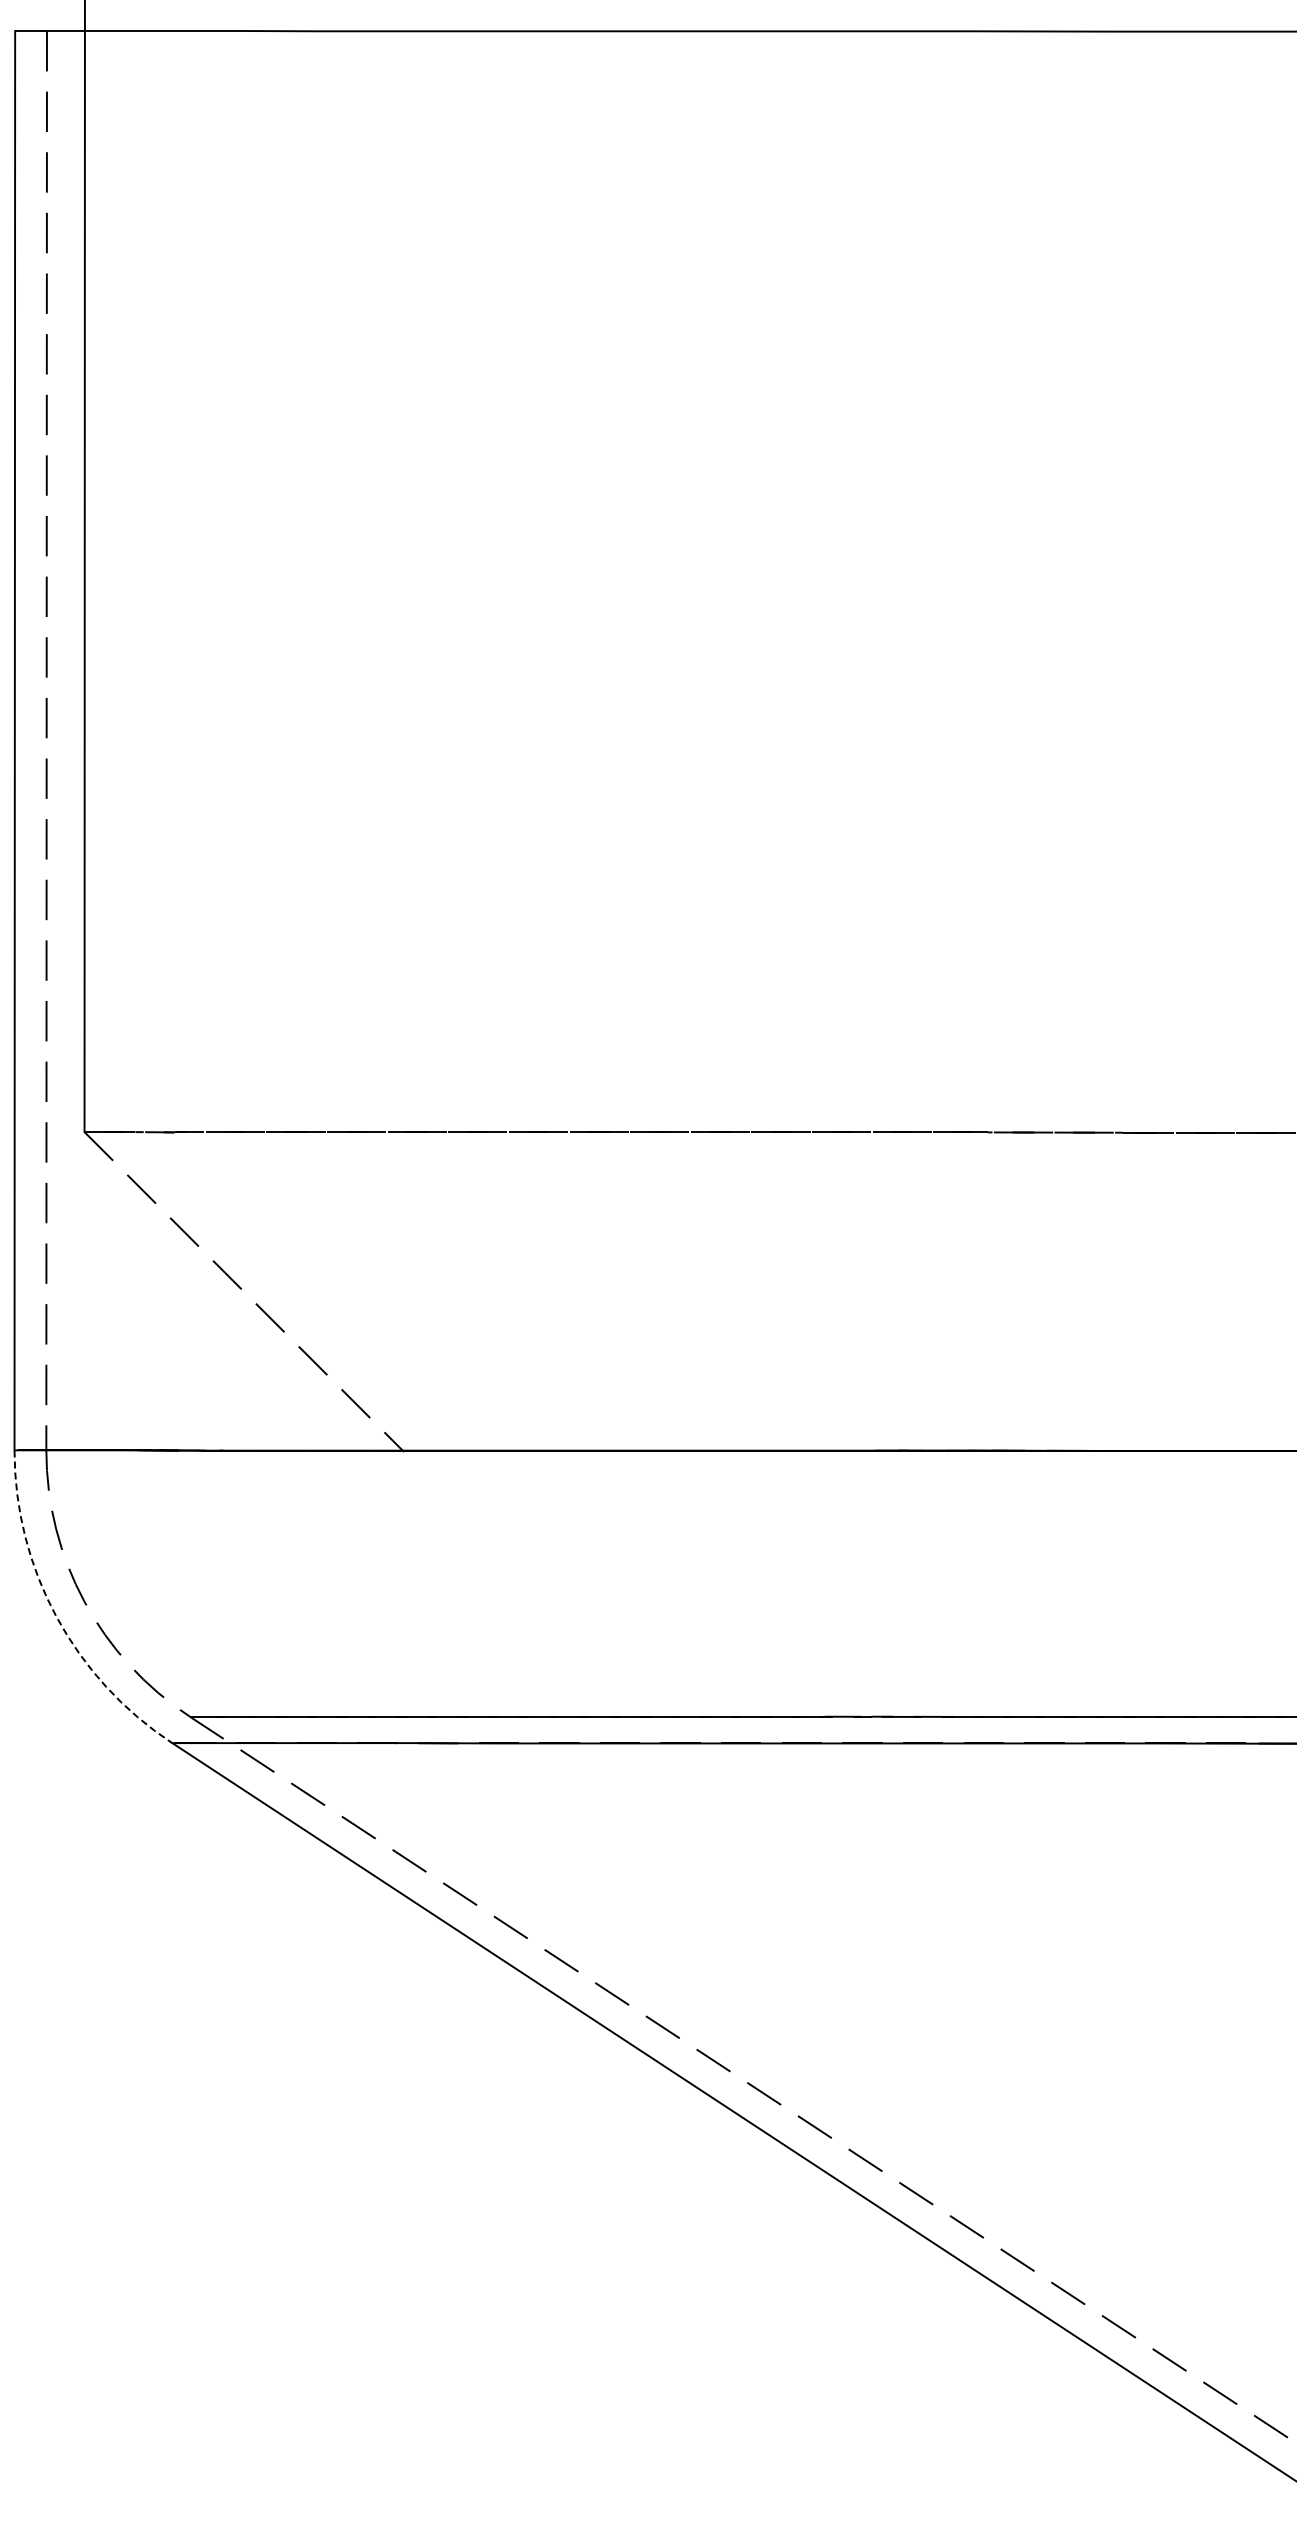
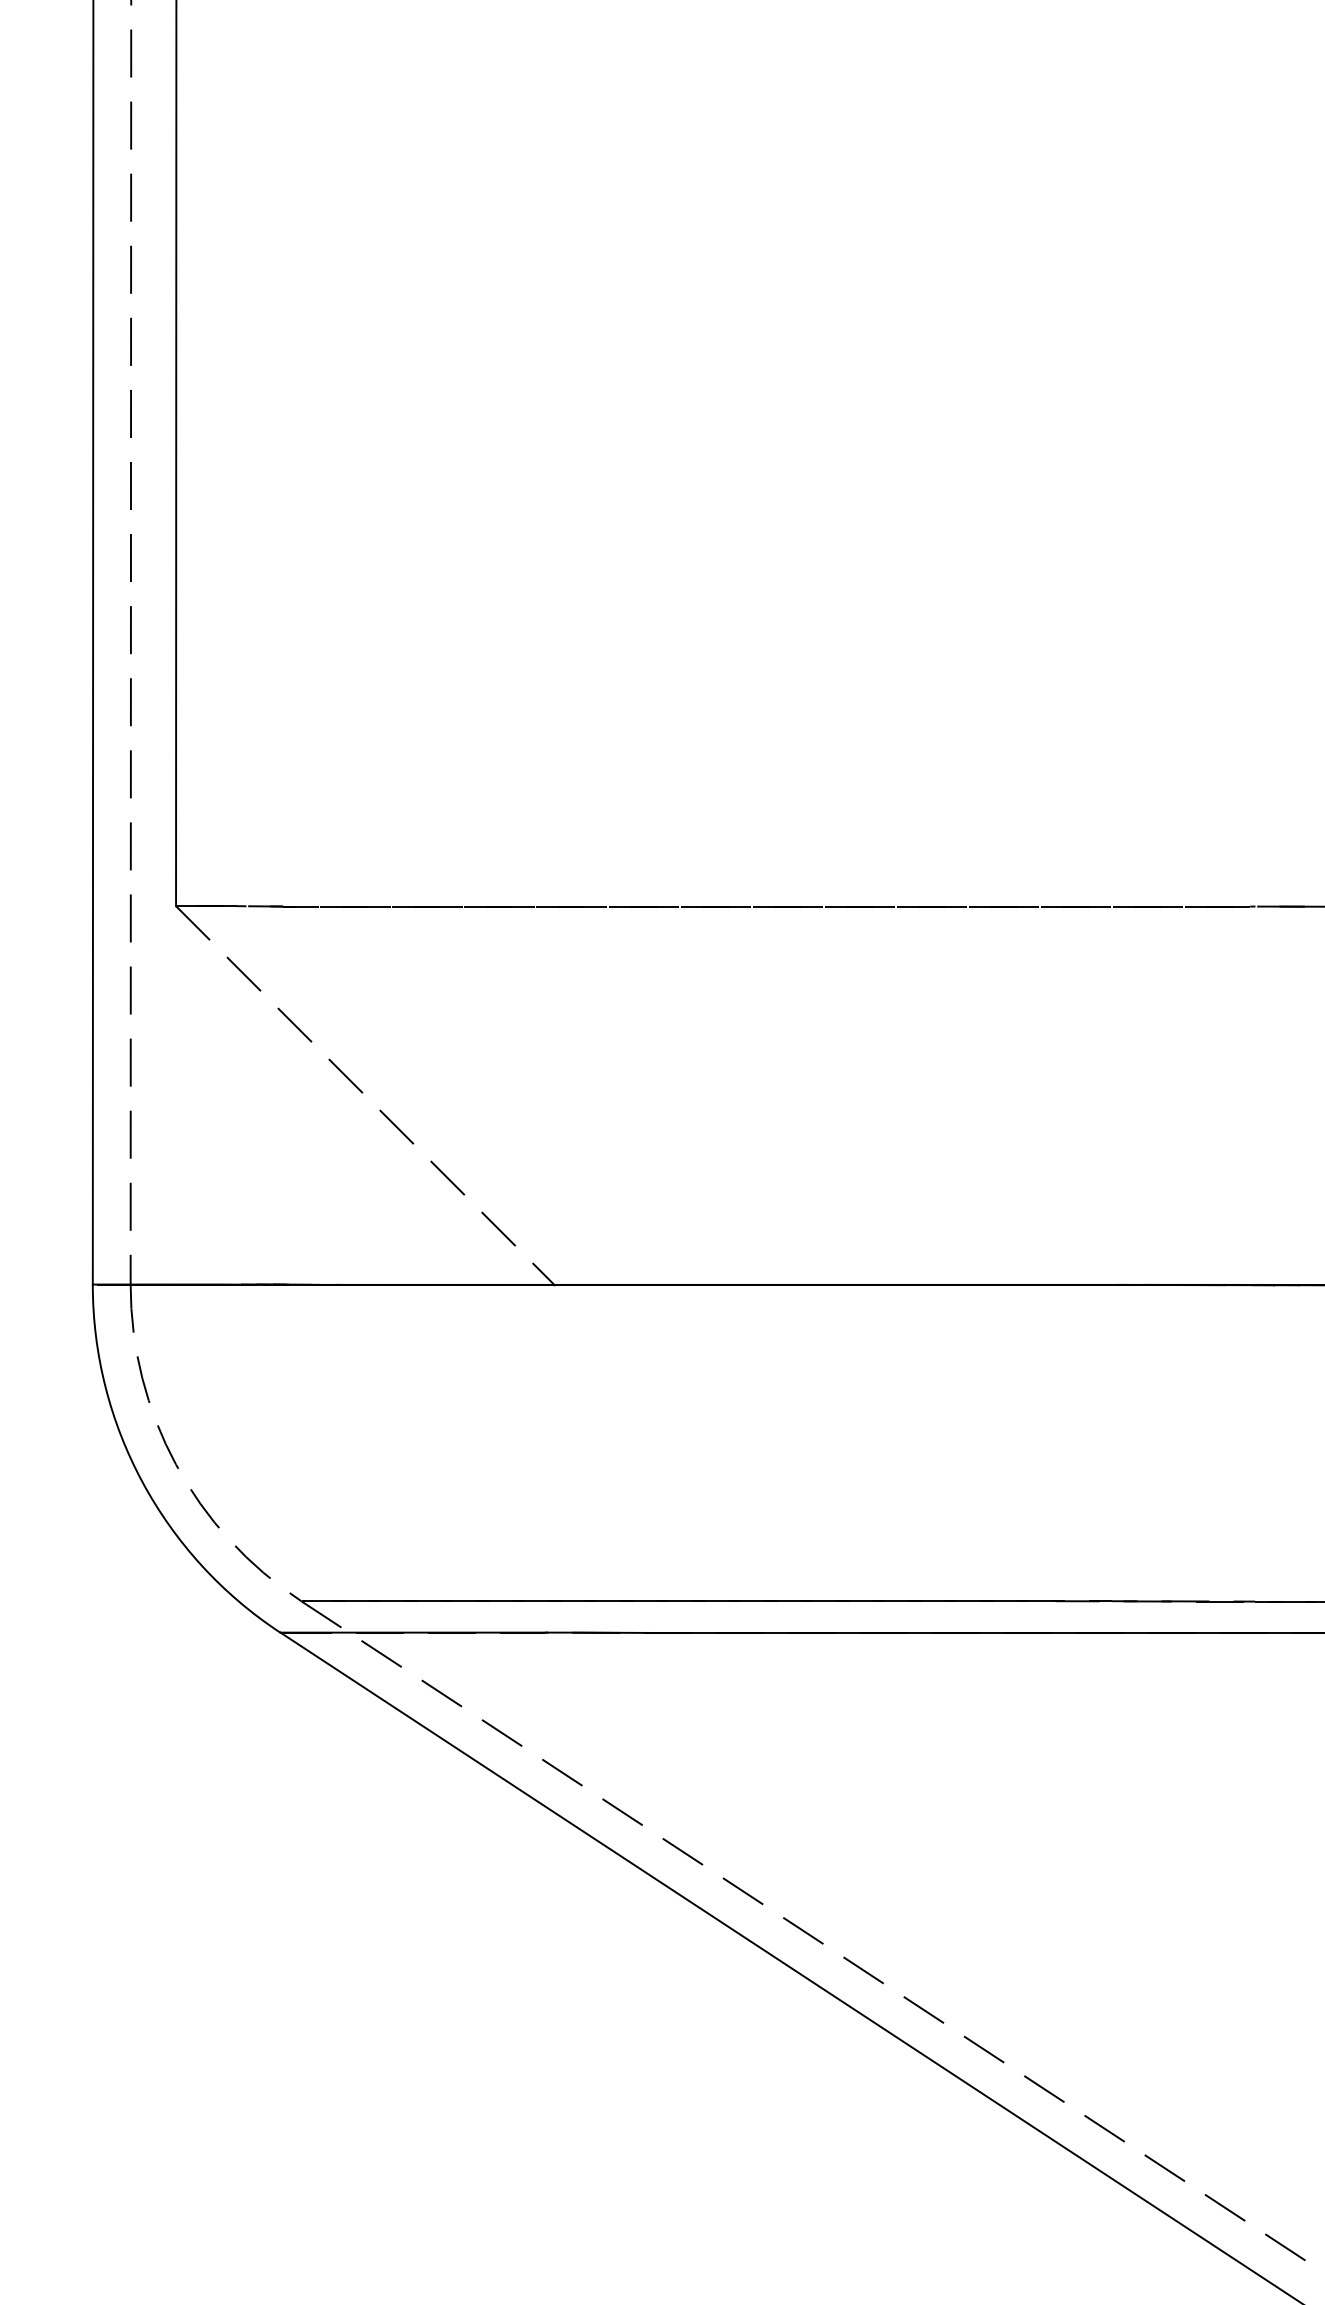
arc: (56, 1616) -> (142, 1482), dashed -> solid

